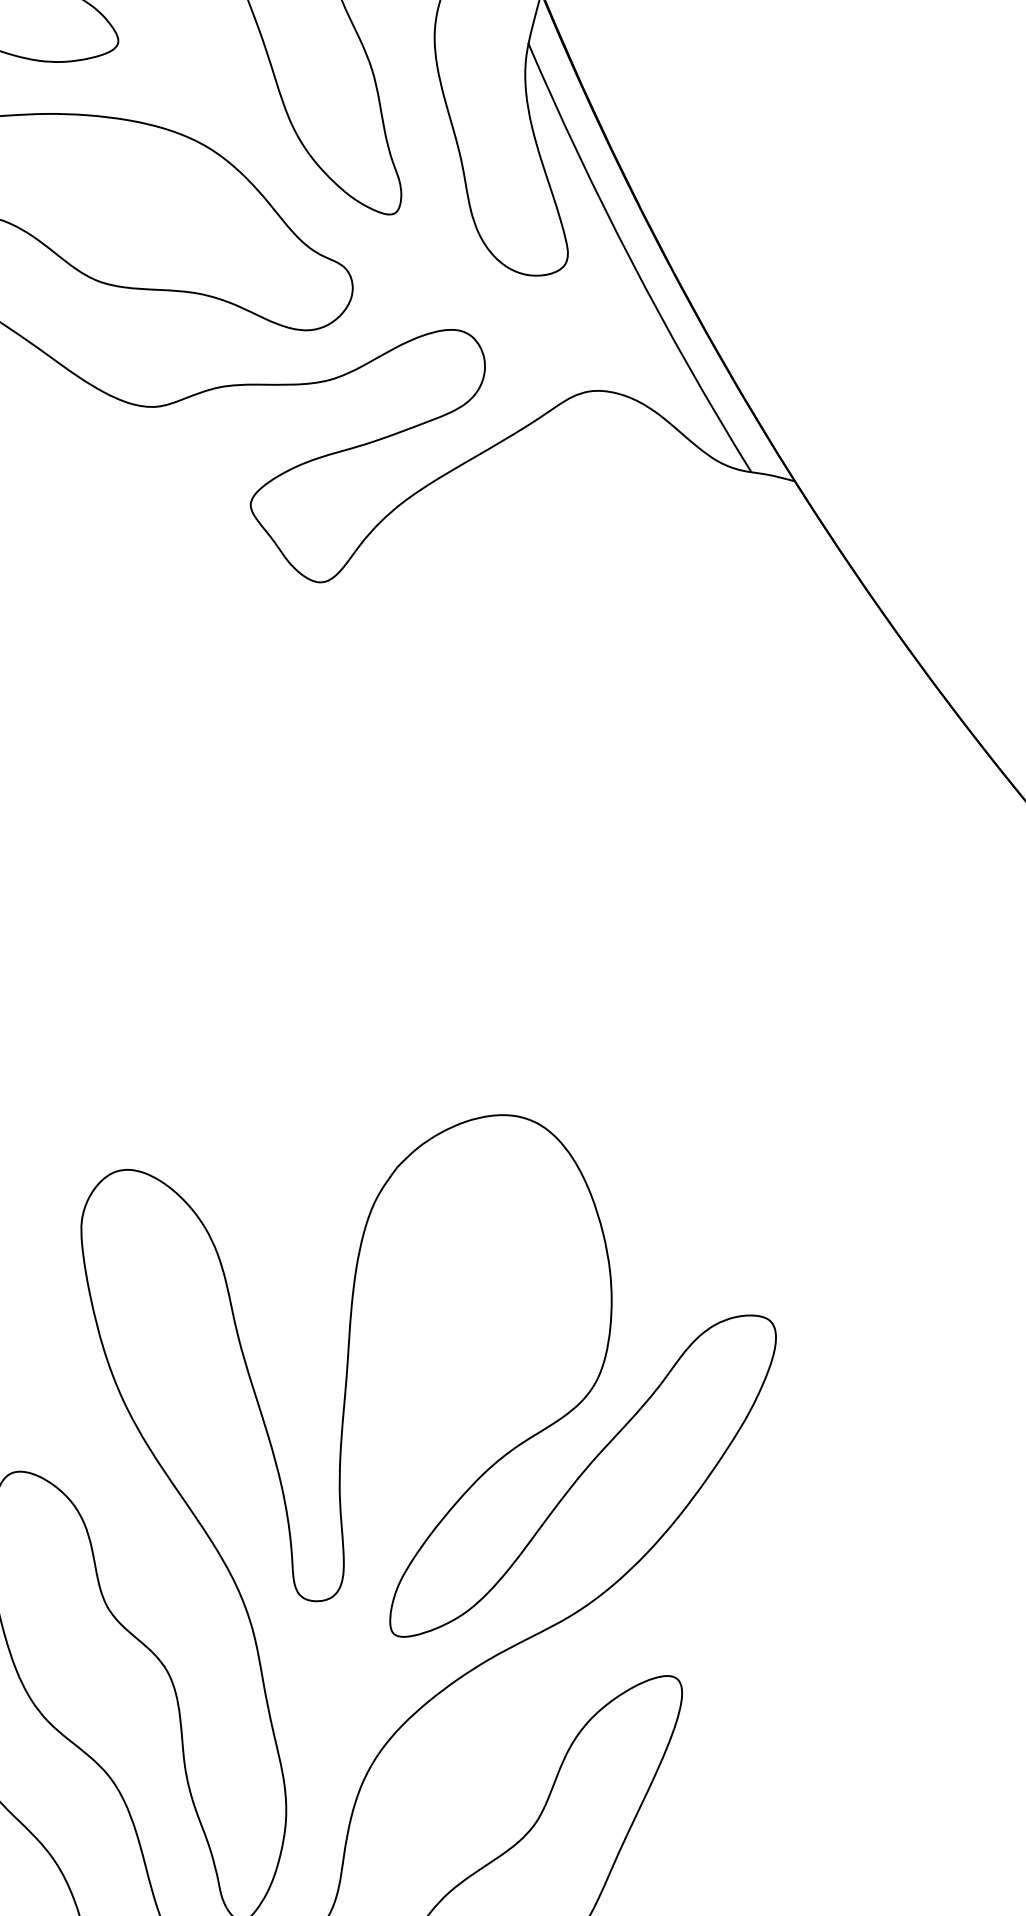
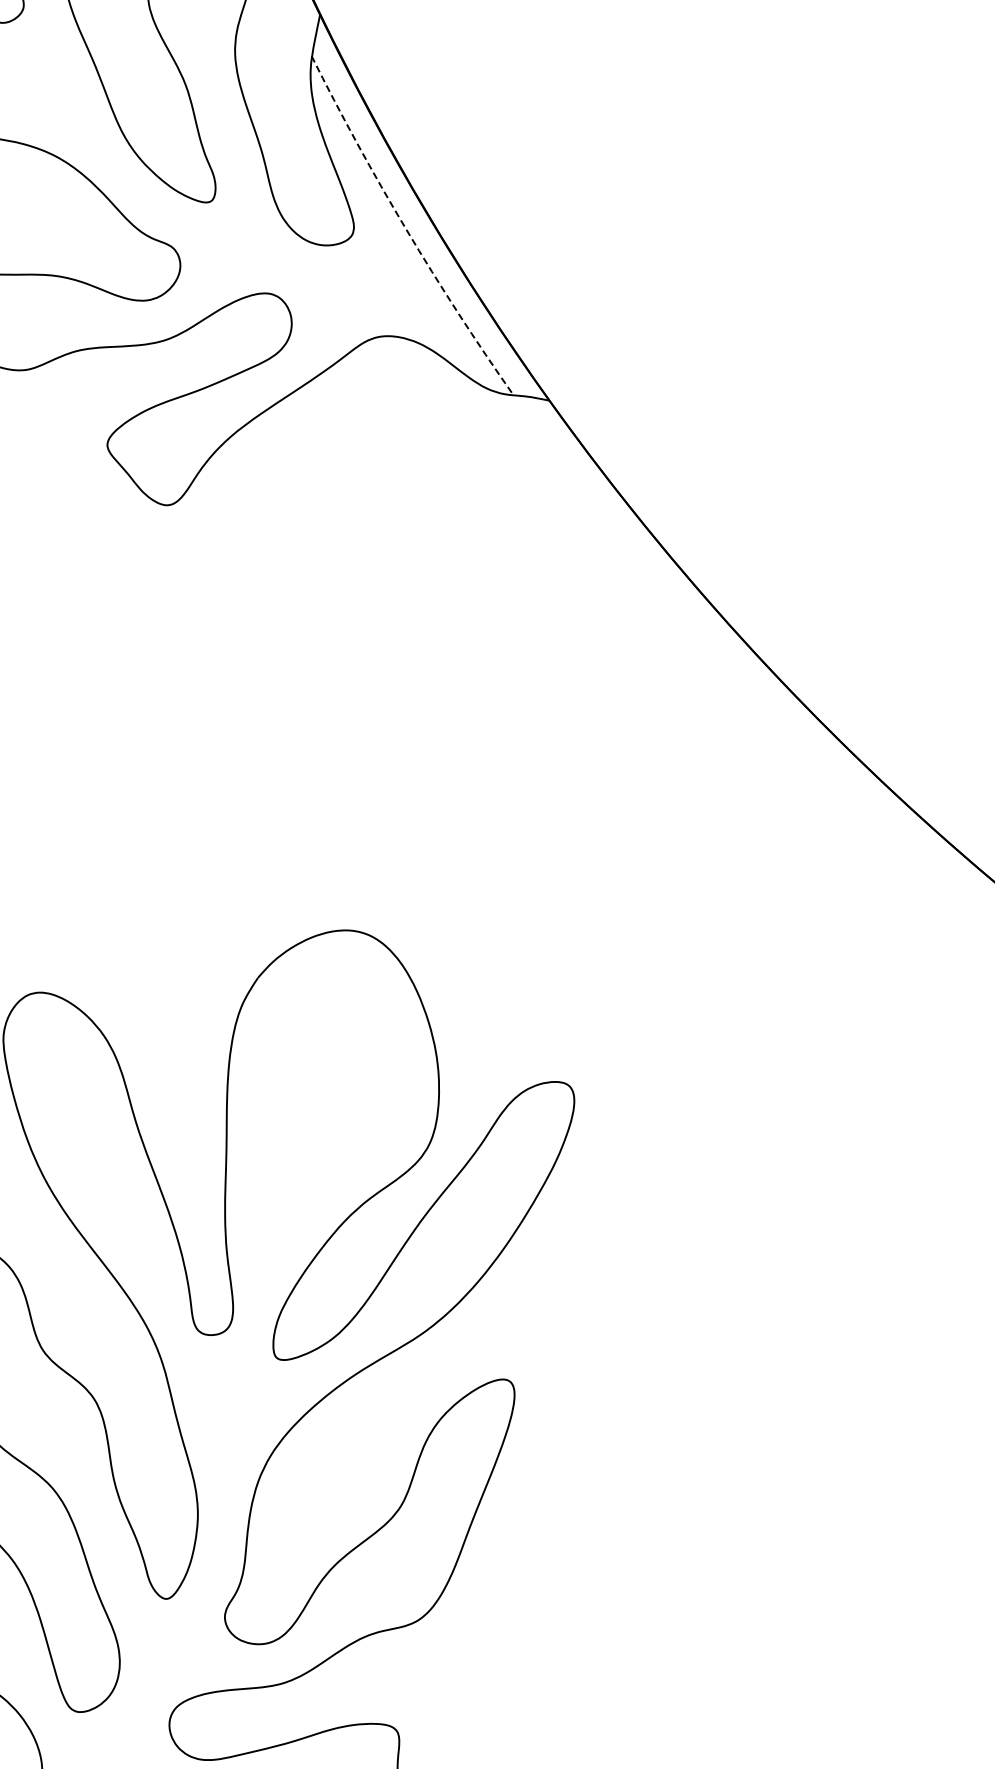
arc: (632, 261) -> (406, 229), solid -> dashed

